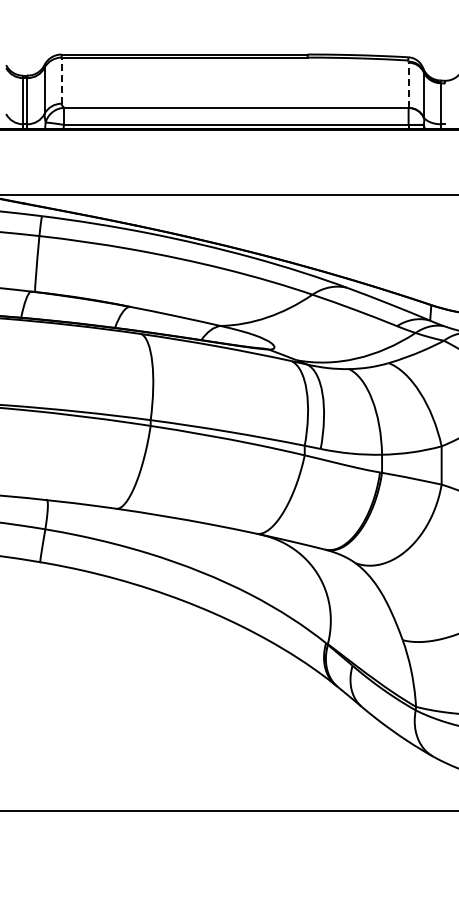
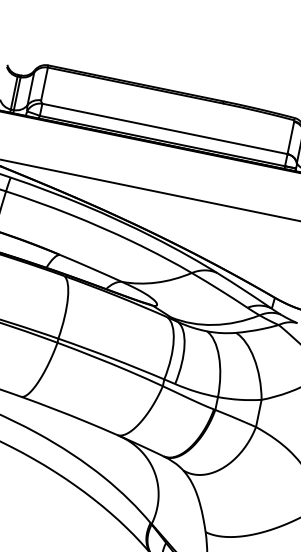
line: (61, 80) -> (44, 83), dashed -> solid
line: (408, 85) -> (290, 138), dashed -> solid

